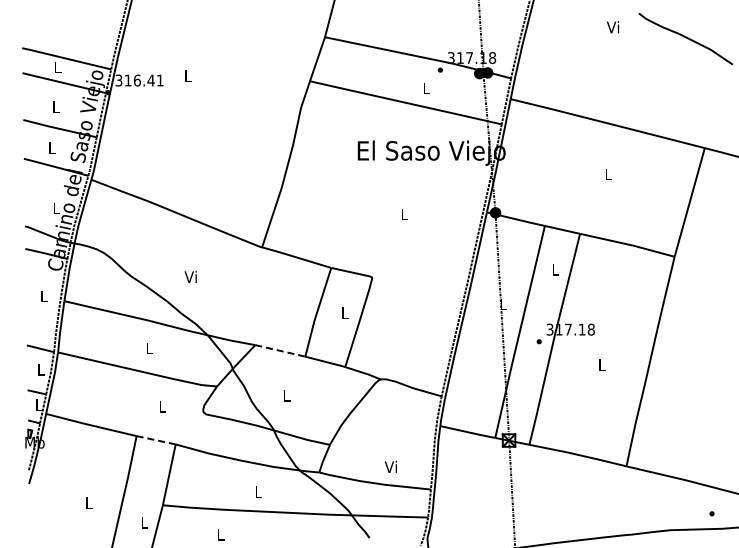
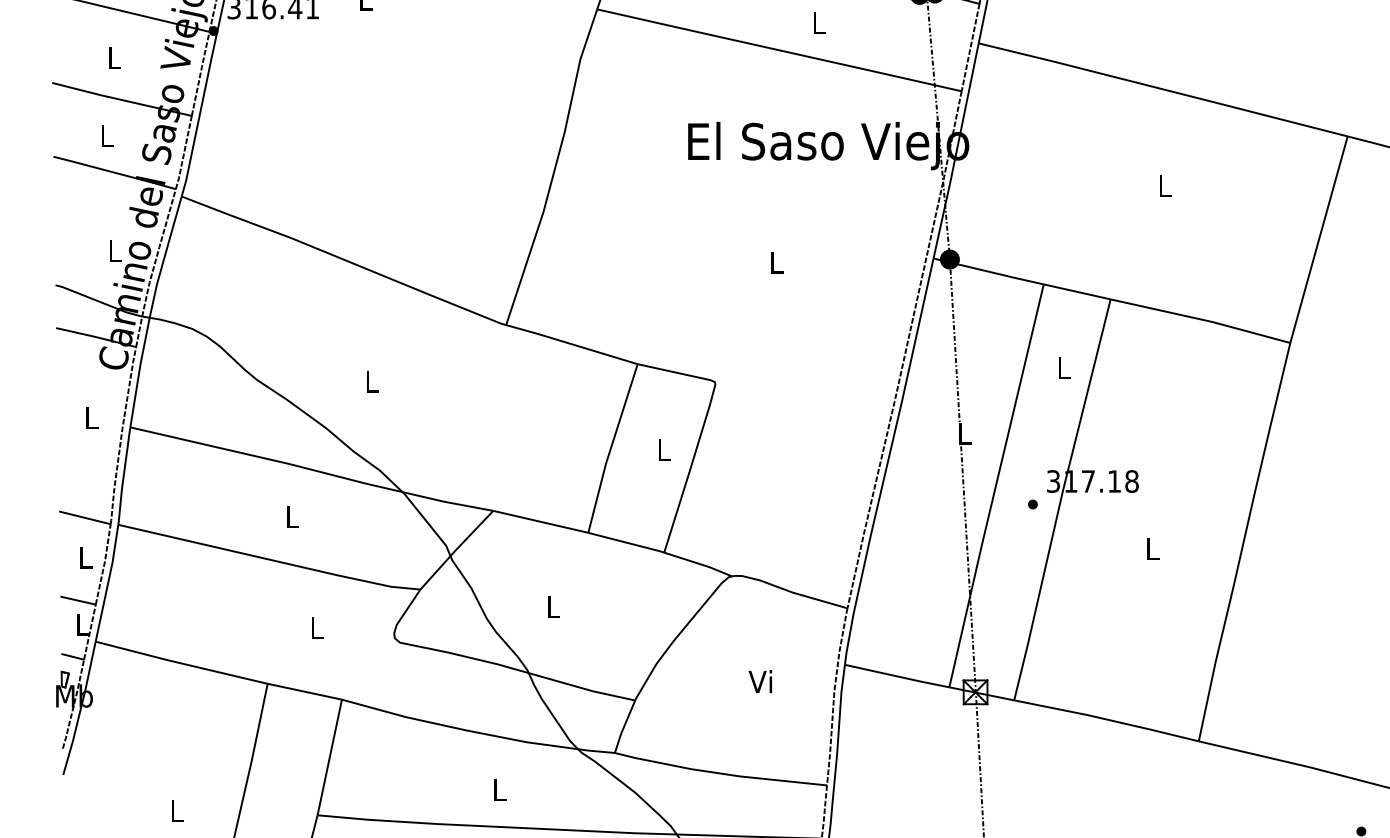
text: (190, 276) -> (370, 380), Vi -> L
line: (281, 351) -> (543, 523), dashed -> solid
line: (156, 440) -> (305, 692), dashed -> solid
text: (390, 466) -> (759, 680), moved

